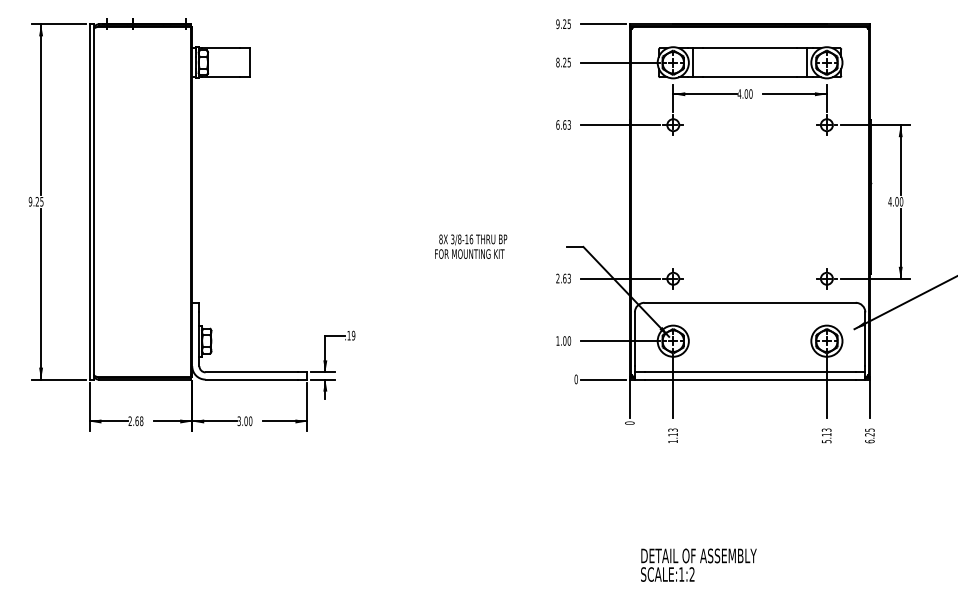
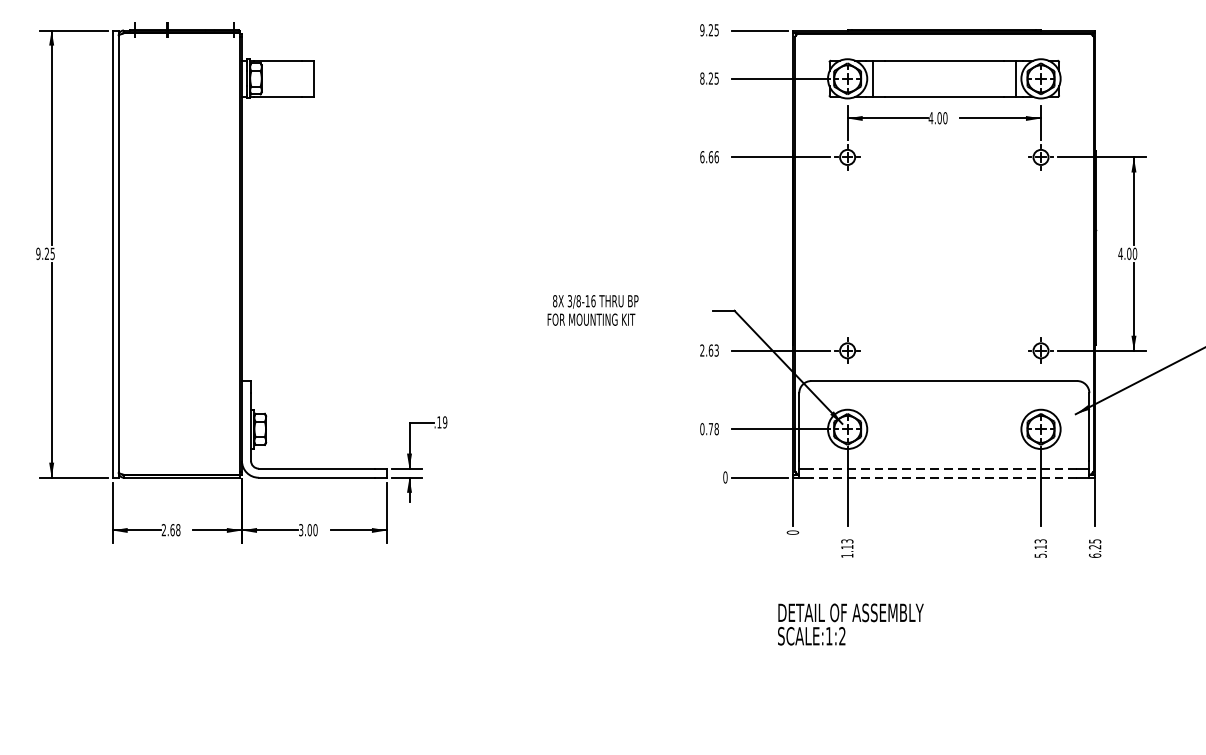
text: (569, 124) -> (716, 156), 6.63 -> 6.66
text: (563, 340) -> (709, 428), 1.00 -> 0.78
line: (750, 372) -> (944, 468), solid -> dashed
line: (750, 379) -> (944, 477), solid -> dashed
text: (698, 564) -> (850, 623), moved

